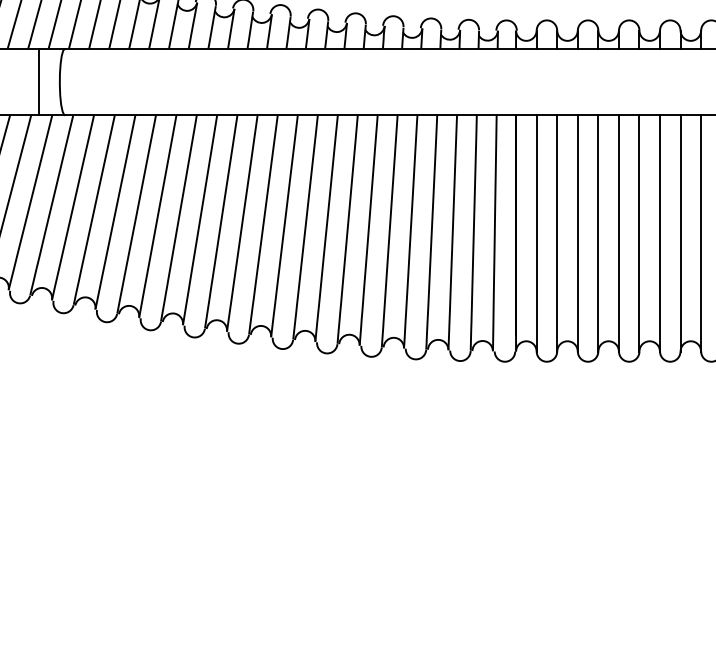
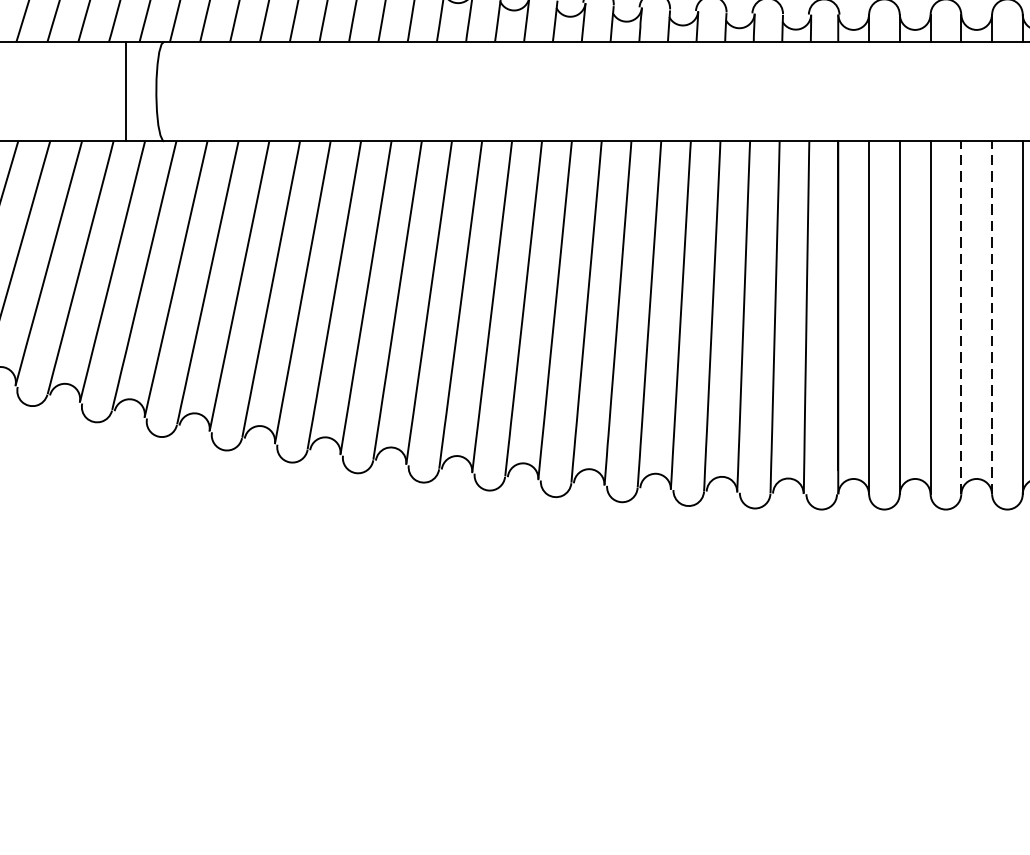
line: (598, 233) -> (961, 317), solid -> dashed
line: (618, 233) -> (991, 317), solid -> dashed

